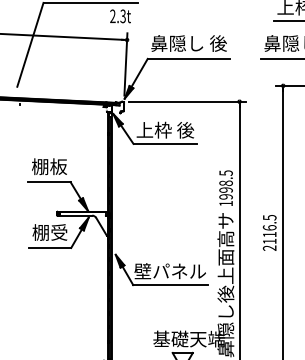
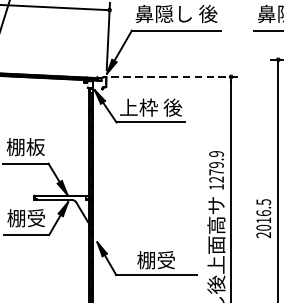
line: (187, 101) -> (174, 76), solid -> dashed
text: (225, 184) -> (215, 166), 1998.5 -> 1279.9
text: (269, 241) -> (263, 227), 2116.5 -> 2016.5
text: (169, 271) -> (155, 260), 壁パネル -> 棚受

